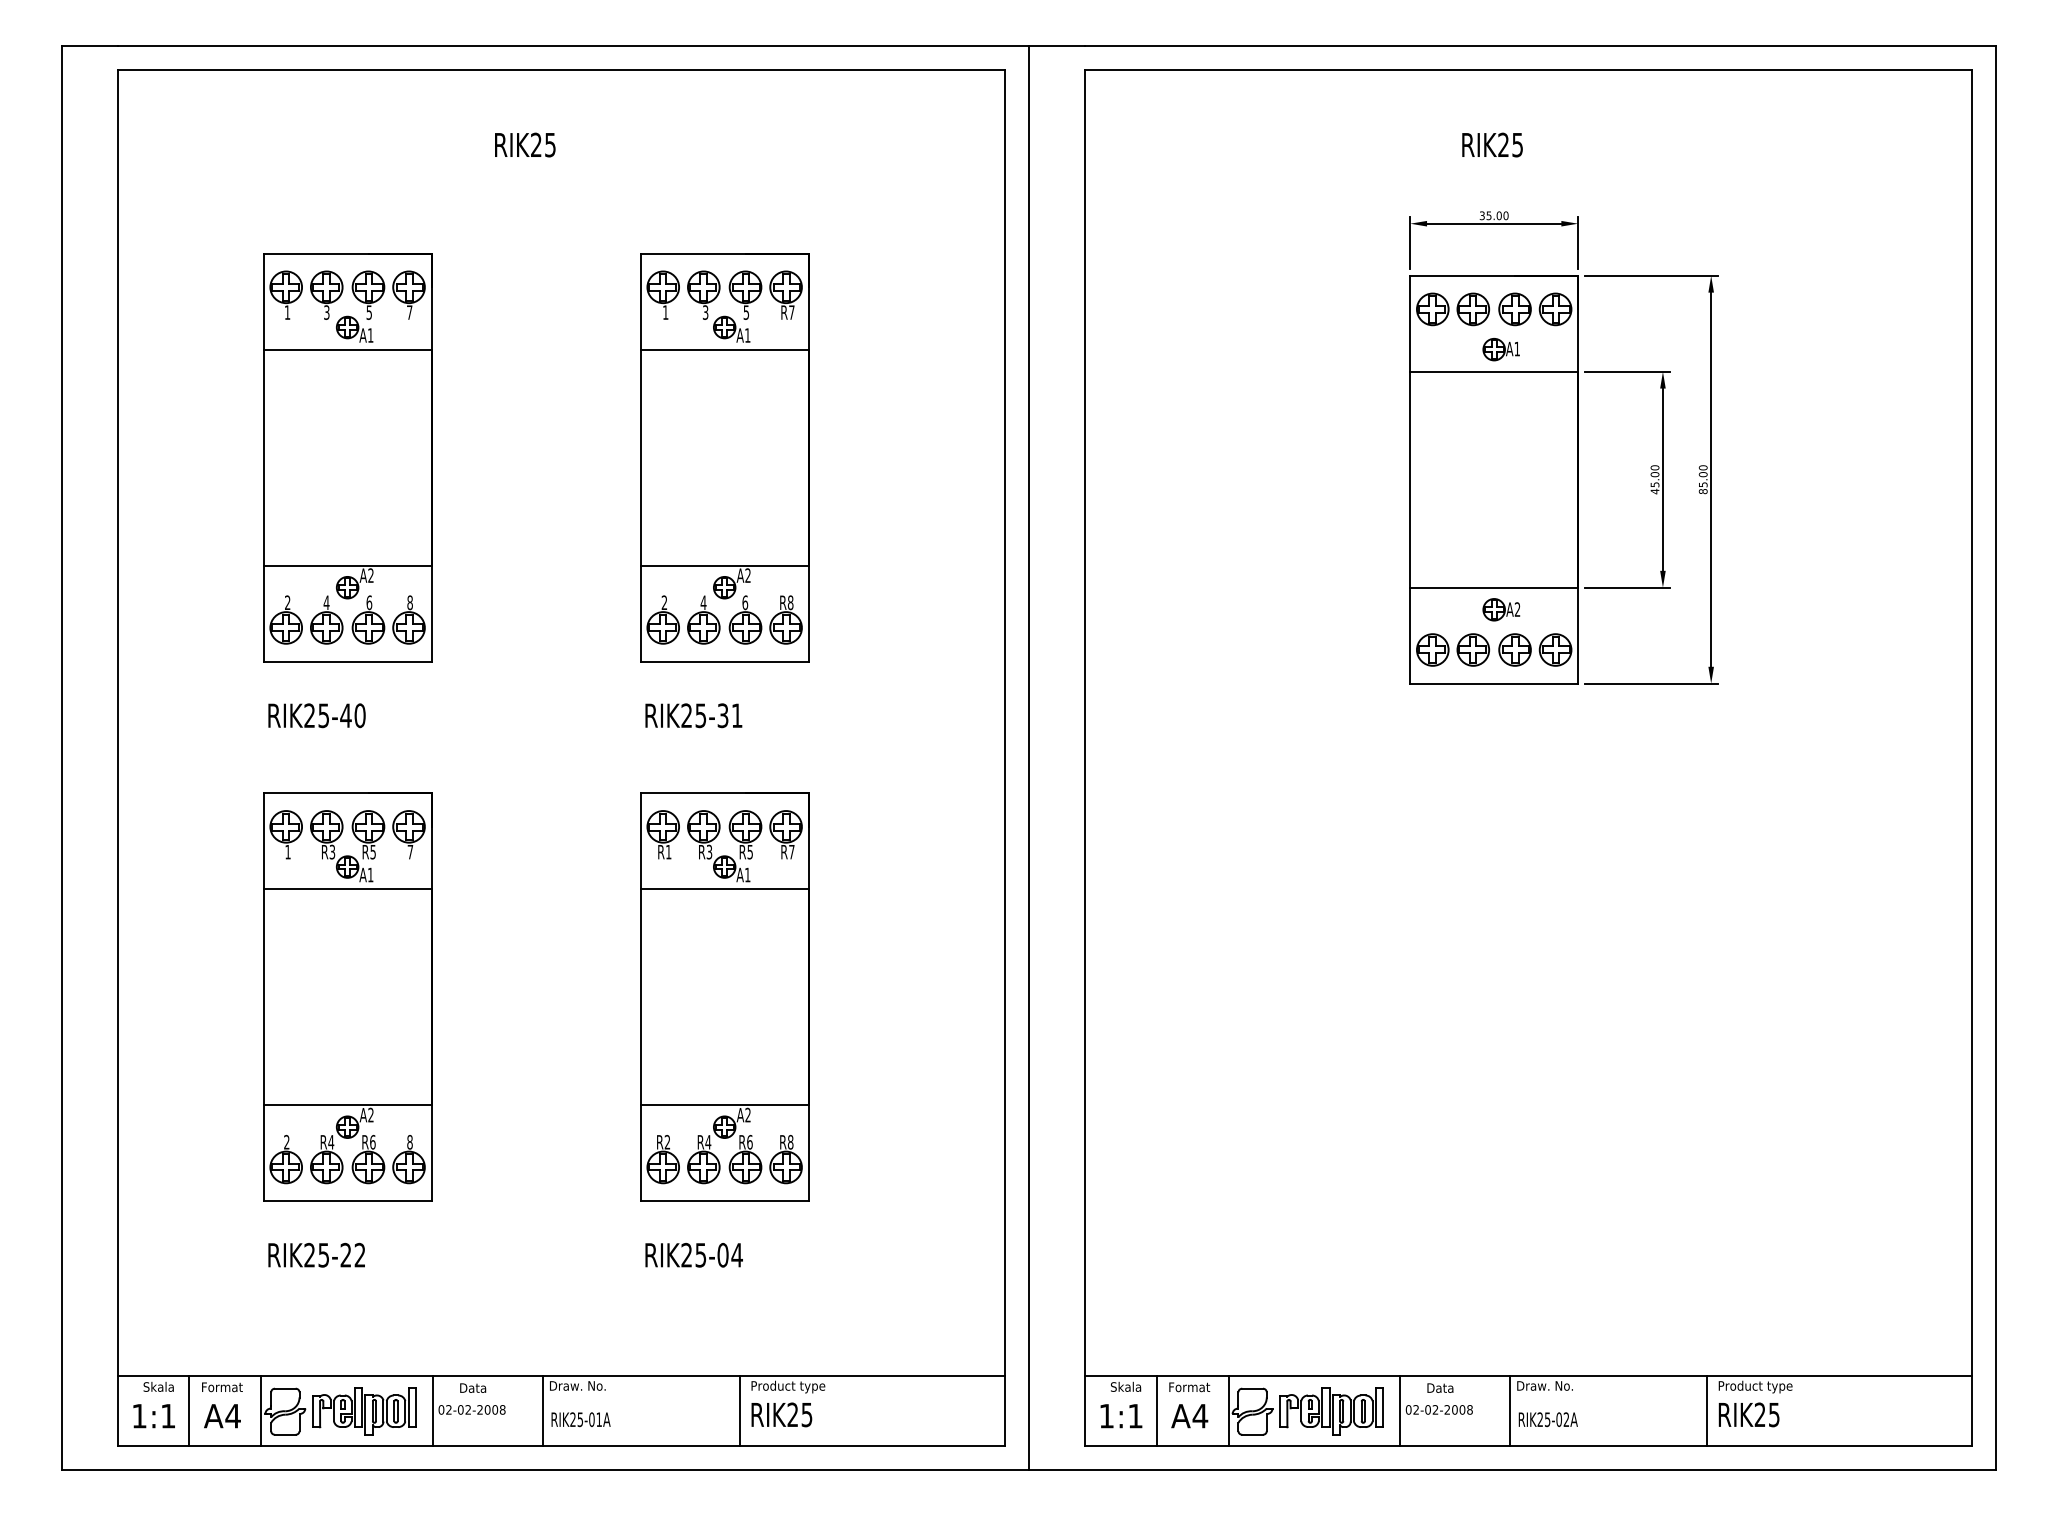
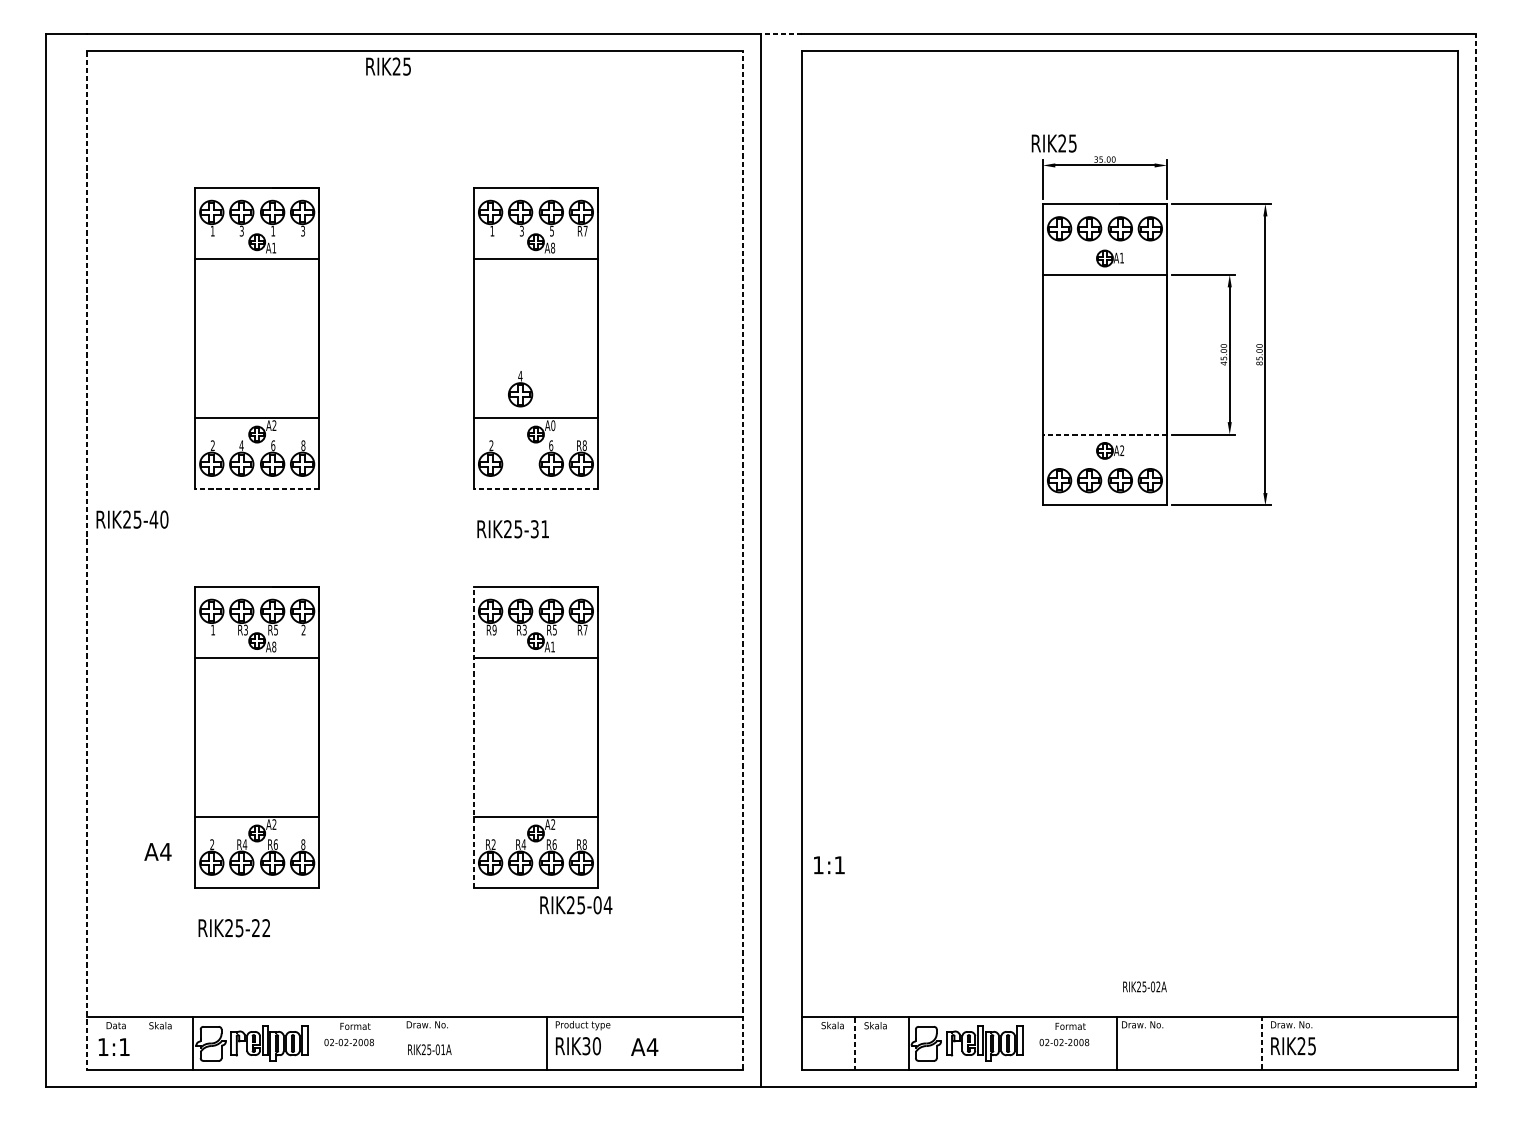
line: (1056, 45) -> (781, 33), solid -> dashed
text: (525, 144) -> (388, 66), moved
text: (1492, 144) -> (1054, 143), moved
text: (368, 312) -> (272, 231), 5 -> 1
text: (409, 312) -> (302, 231), 7 -> 3
text: (747, 335) -> (552, 248), A1 -> A8
text: (747, 575) -> (552, 425), A2 -> A0
line: (1494, 587) -> (1105, 434), solid -> dashed
part: (703, 619) -> (520, 388), moved
line: (347, 661) -> (257, 489), solid -> dashed
line: (724, 661) -> (535, 489), solid -> dashed
text: (316, 715) -> (132, 519), moved
line: (1005, 757) -> (743, 560), solid -> dashed
line: (1996, 757) -> (1476, 560), solid -> dashed
line: (117, 758) -> (87, 560), solid -> dashed
text: (410, 851) -> (303, 629), 7 -> 2
text: (668, 851) -> (494, 629), R1 -> R9
text: (370, 874) -> (274, 646), A1 -> A8
line: (640, 997) -> (473, 737), solid -> dashed
text: (693, 1255) -> (575, 905), moved
text: (158, 1386) -> (117, 1025), Skala -> Data
text: (1756, 1386) -> (1298, 1025), Product type -> Draw. No.
text: (221, 1387) -> (163, 1025), Format -> Skala
text: (480, 1387) -> (355, 1025), Data -> Format
text: (1189, 1387) -> (879, 1025), Format -> Skala
text: (1448, 1387) -> (1071, 1025), Data -> Format
line: (189, 1410) -> (140, 1042), removed
line: (433, 1410) -> (320, 1042), removed
line: (543, 1410) -> (402, 1042), removed
line: (1400, 1410) -> (1035, 1042), removed
line: (1707, 1410) -> (1262, 1042), solid -> dashed
line: (1156, 1411) -> (855, 1043), solid -> dashed
text: (799, 1414) -> (591, 1045), RIK25 -> RIK30
text: (222, 1416) -> (158, 852), moved
text: (1121, 1416) -> (829, 865), moved
text: (1189, 1416) -> (644, 1047), moved
text: (1547, 1419) -> (1144, 986), moved

